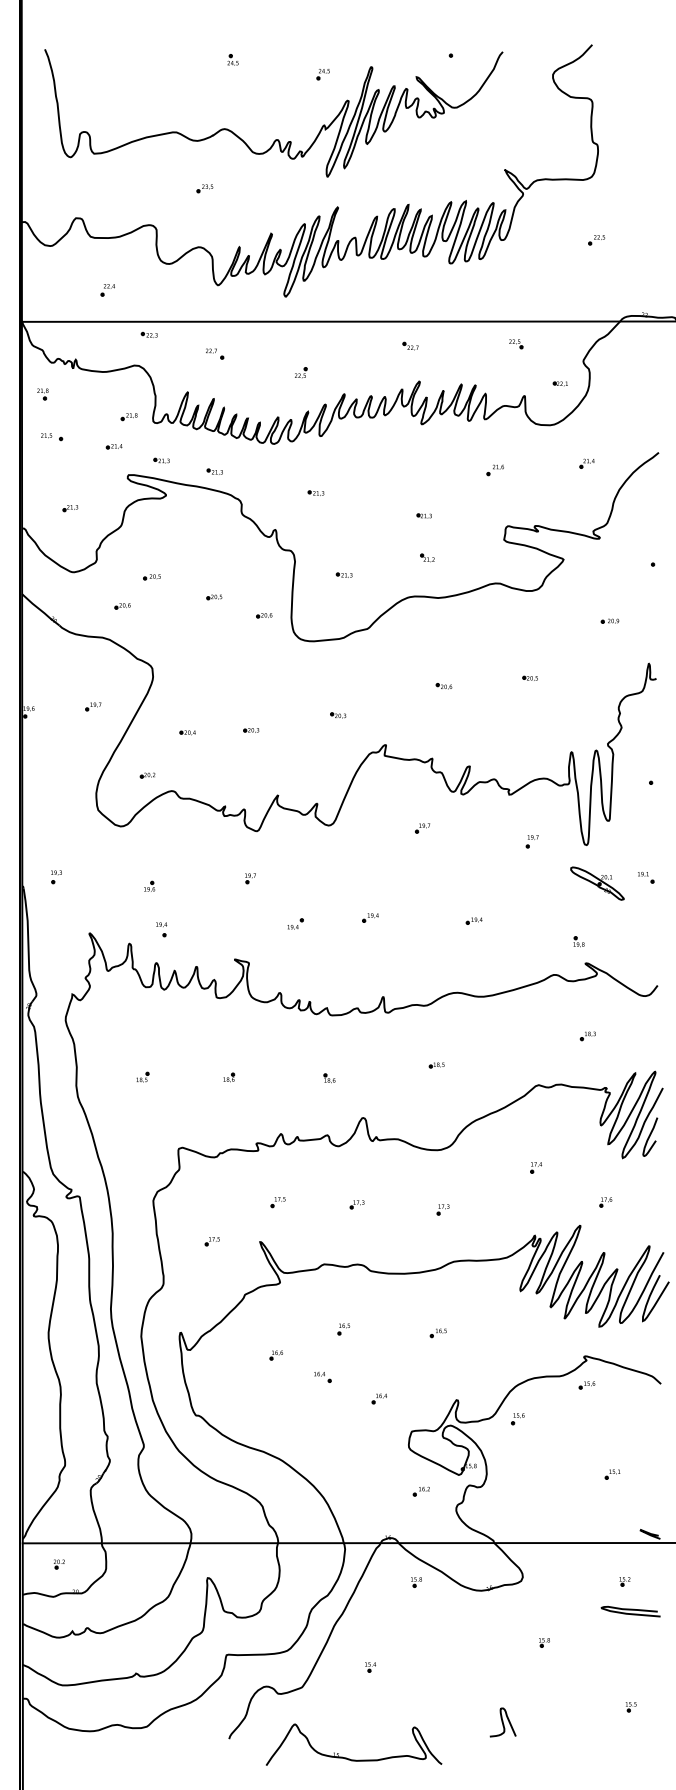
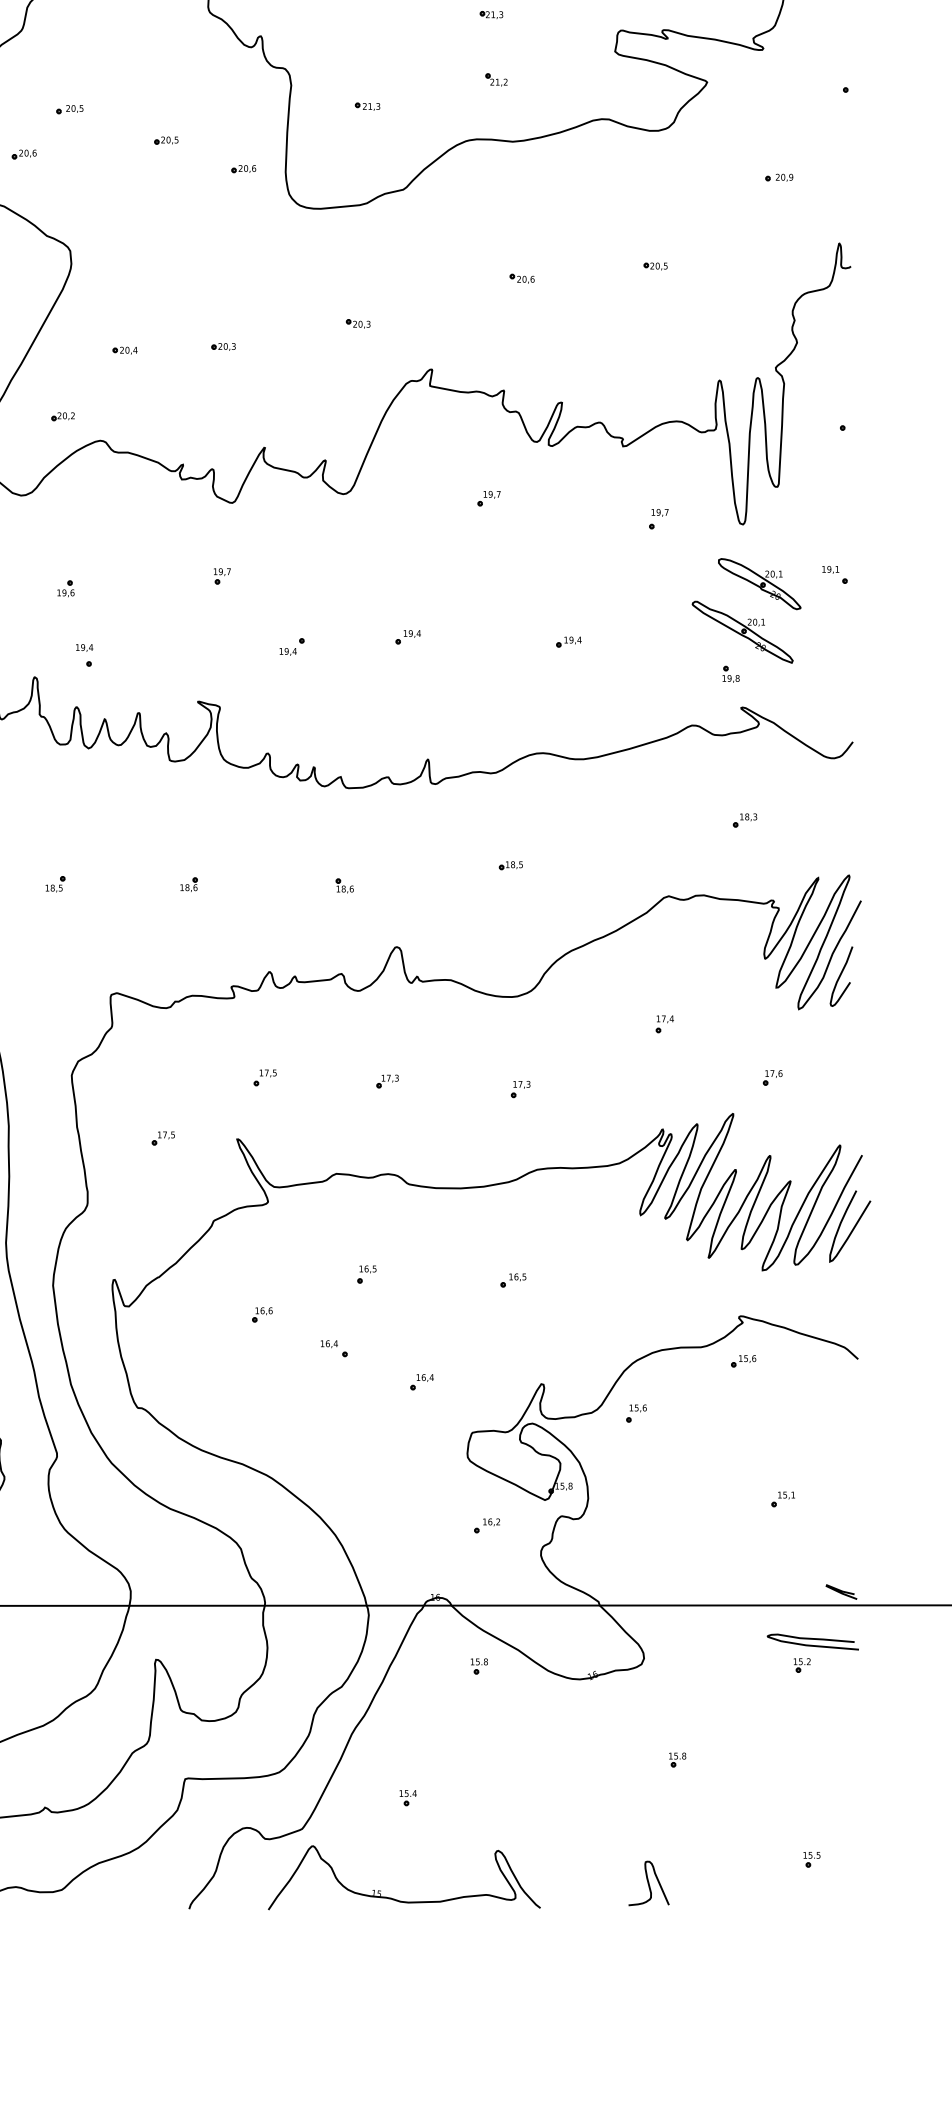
part: (586, 914) -> (742, 631), added
curve: (630, 1610) -> (812, 1640), moved
curve: (502, 1722) -> (648, 1883), moved
part: (349, 1758) -> (397, 1898), moved

